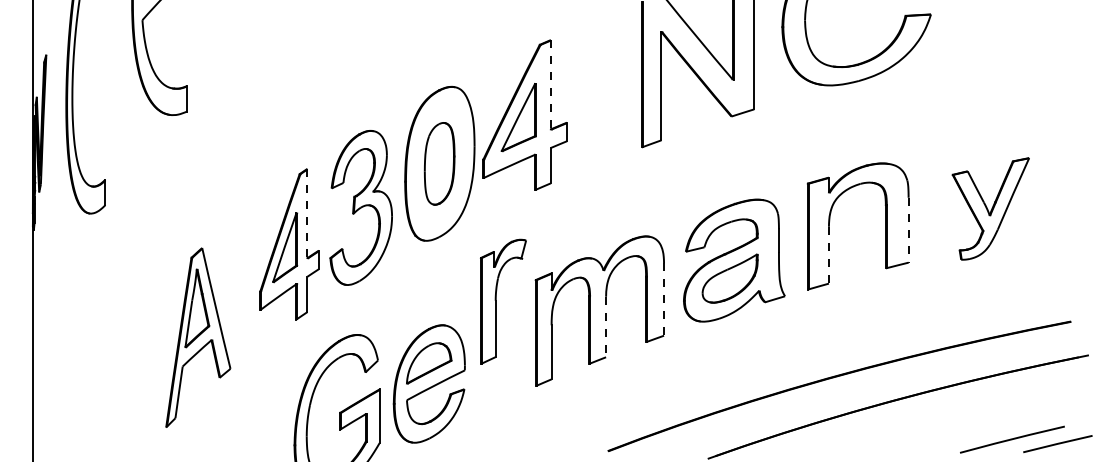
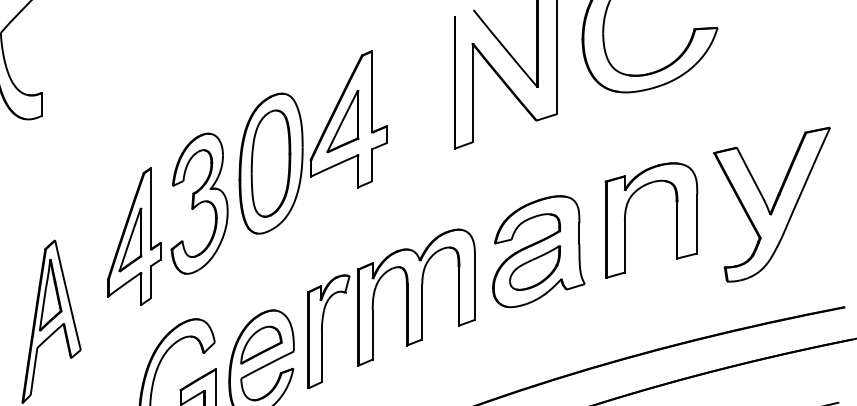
line: (550, 84) -> (371, 91), dashed -> solid
part: (439, 163) -> (270, 163), size x1.43
part: (990, 208) -> (771, 204), size x1.67
line: (307, 213) -> (150, 208), dashed -> solid
line: (908, 230) -> (697, 224), dashed -> solid
line: (828, 255) -> (624, 247), dashed -> solid
line: (664, 299) -> (475, 287), dashed -> solid
part: (496, 301) -> (322, 331), moved
line: (606, 327) -> (422, 312), dashed -> solid

